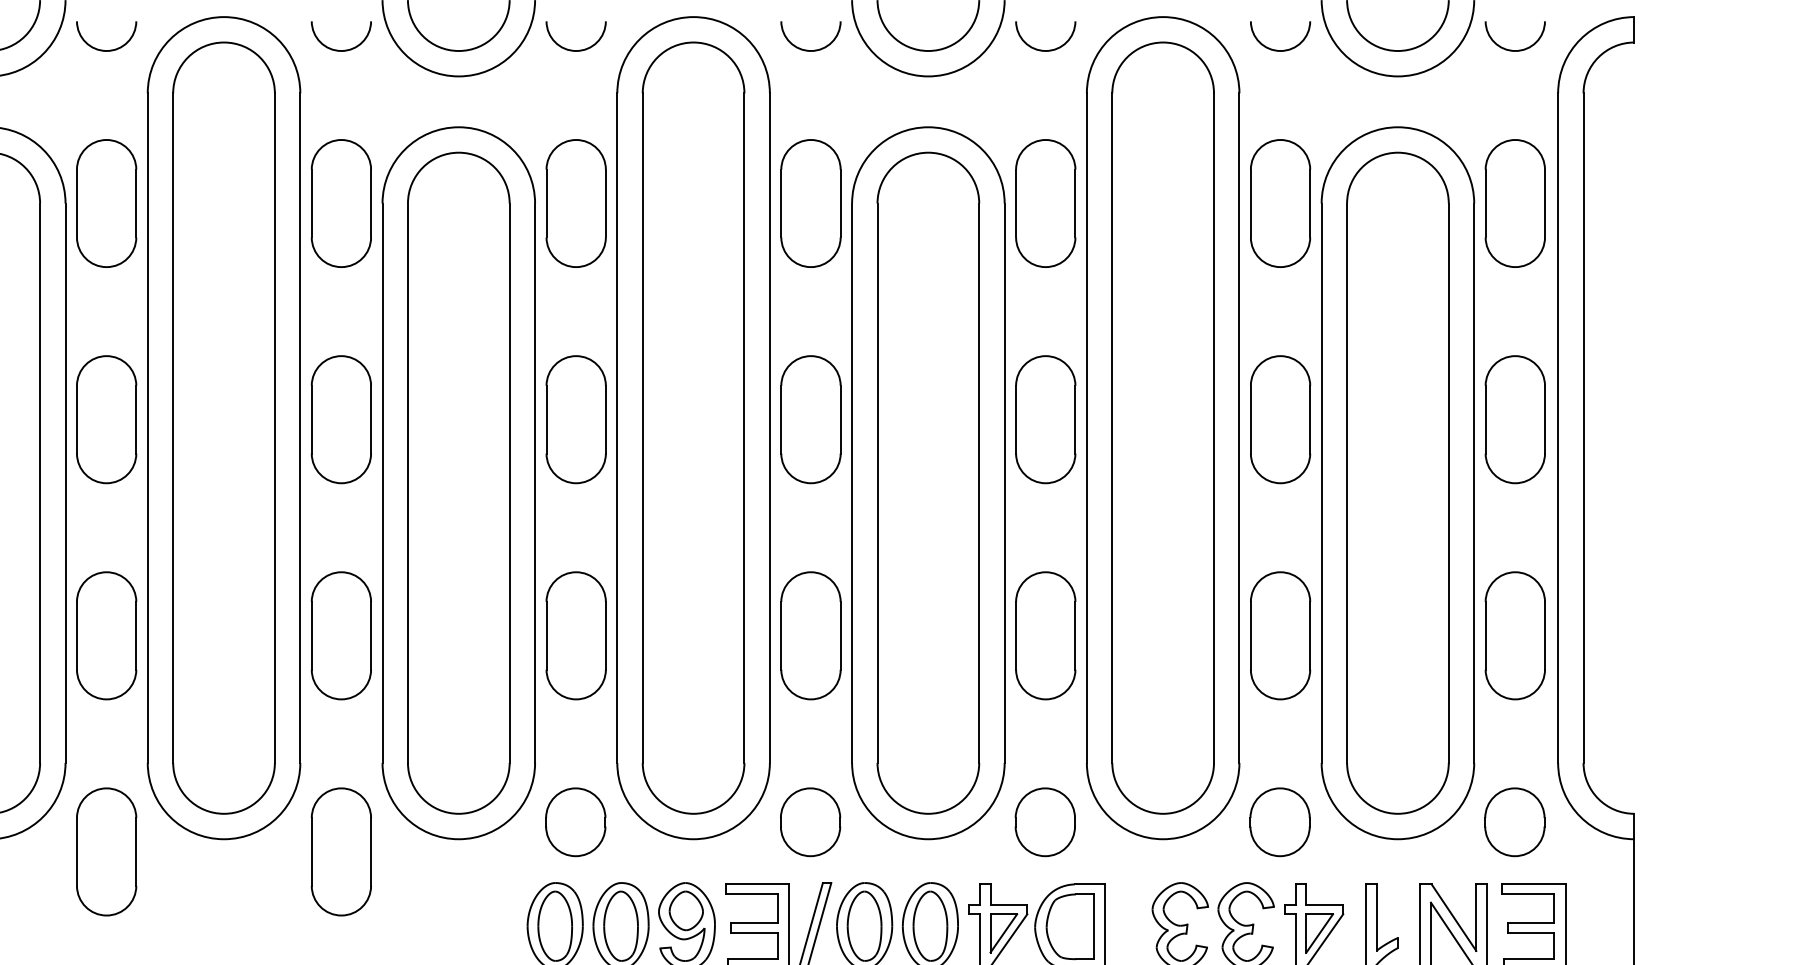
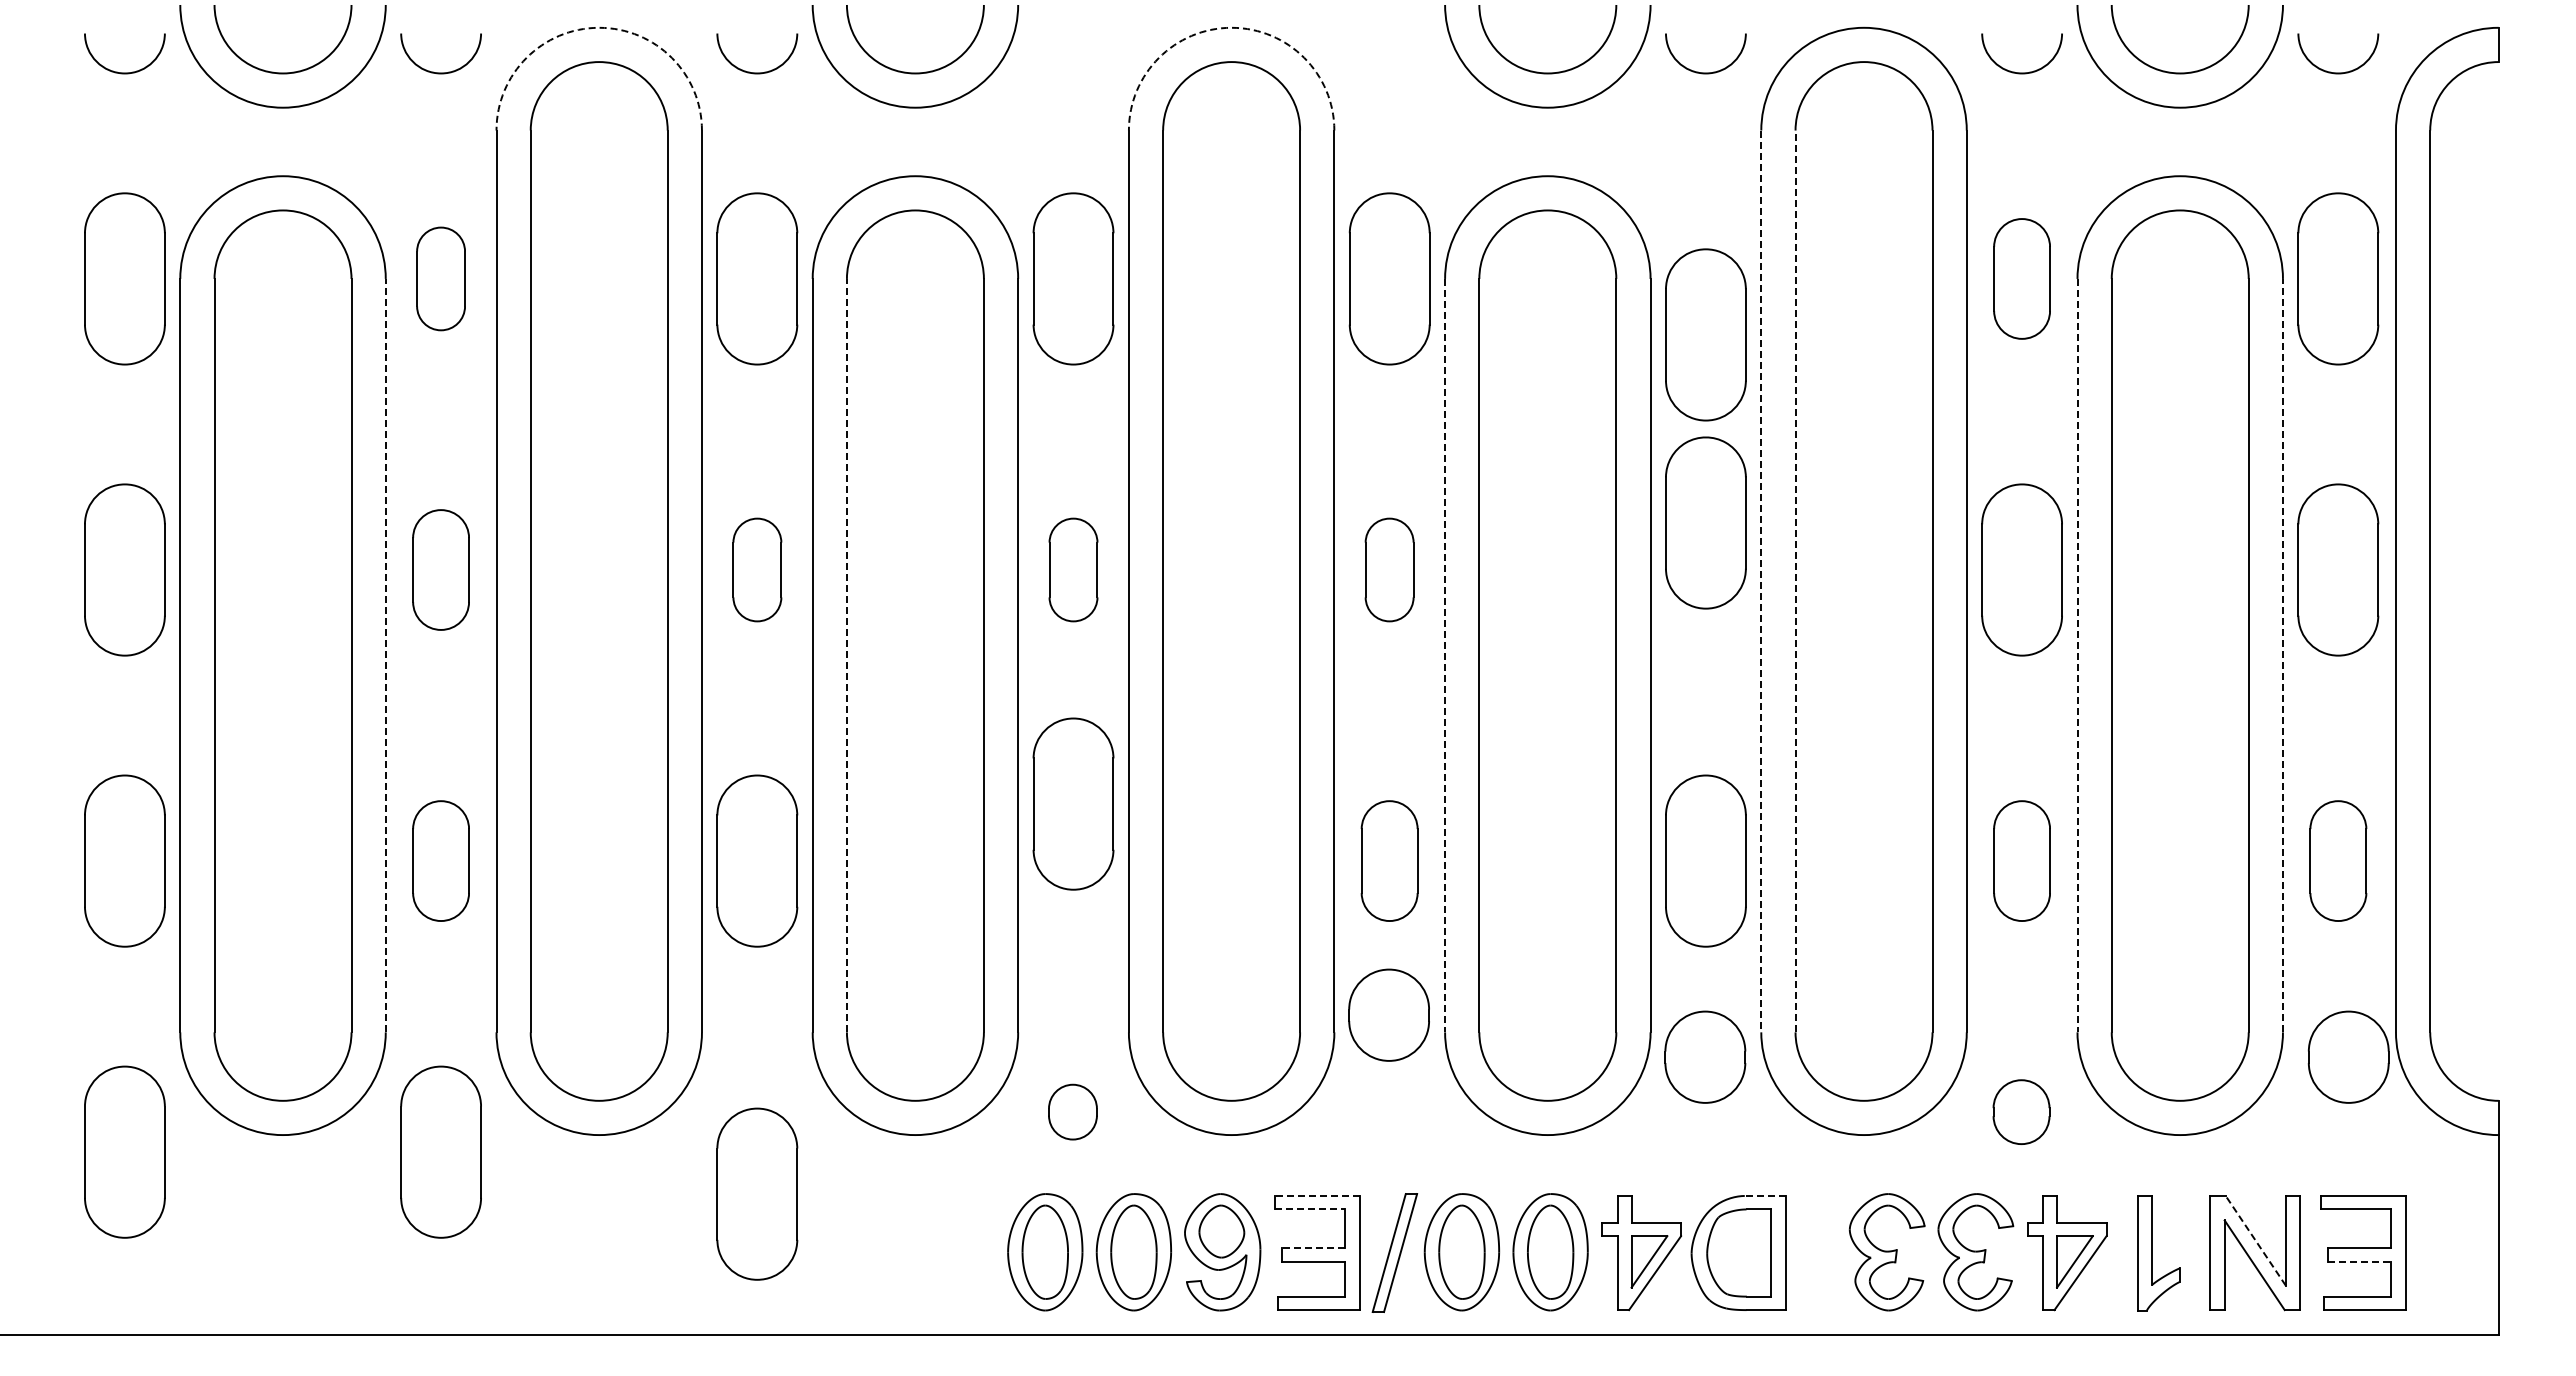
arc: (224, 16) -> (599, 27), solid -> dashed
arc: (693, 16) -> (1231, 27), solid -> dashed
arc: (576, 50) -> (1073, 72), removed
arc: (810, 50) -> (1389, 72), removed
part: (106, 203) -> (440, 278), size x0.6
part: (1045, 203) -> (1705, 334), moved
part: (1280, 203) -> (2021, 278), size x0.7
part: (106, 419) -> (440, 569), size x0.7
part: (341, 419) -> (757, 569), size x0.6
part: (576, 419) -> (1073, 569), size x0.6
part: (810, 419) -> (1389, 569), size x0.6
part: (1045, 419) -> (1705, 522), moved
line: (1087, 428) -> (1761, 581), solid -> dashed
line: (1112, 428) -> (1795, 581), solid -> dashed
line: (65, 483) -> (385, 655), solid -> dashed
line: (407, 483) -> (846, 655), solid -> dashed
line: (852, 483) -> (1445, 655), solid -> dashed
line: (1321, 483) -> (2077, 655), solid -> dashed
line: (1473, 483) -> (2282, 655), solid -> dashed
part: (106, 635) -> (440, 860), size x0.7
part: (576, 635) -> (1073, 803), moved
part: (810, 635) -> (1389, 860), size x0.7
part: (1280, 635) -> (2021, 860), size x0.7
part: (1515, 635) -> (2338, 860), size x0.7
part: (575, 821) -> (1072, 1111), size x0.6
part: (810, 821) -> (1388, 1014), moved
part: (1045, 821) -> (1705, 1056), moved
part: (1280, 821) -> (2021, 1111), size x0.7
part: (1514, 821) -> (2348, 1056), moved
part: (341, 851) -> (757, 1193), moved
line: (757, 884) -> (1317, 1195), solid -> dashed
line: (1089, 884) -> (1765, 1195), solid -> dashed
line: (752, 894) -> (1310, 1209), solid -> dashed
line: (1453, 917) -> (2255, 1240), solid -> dashed
line: (754, 923) -> (1313, 1248), solid -> dashed
line: (1531, 933) -> (2359, 1261), solid -> dashed

